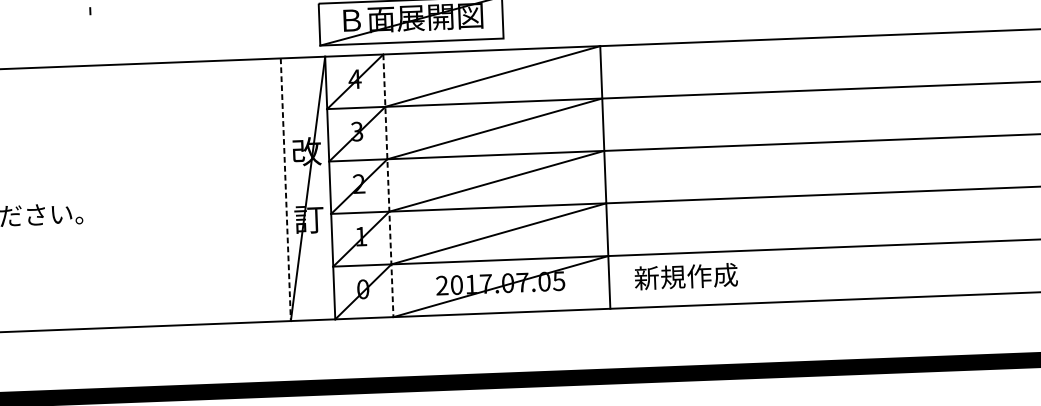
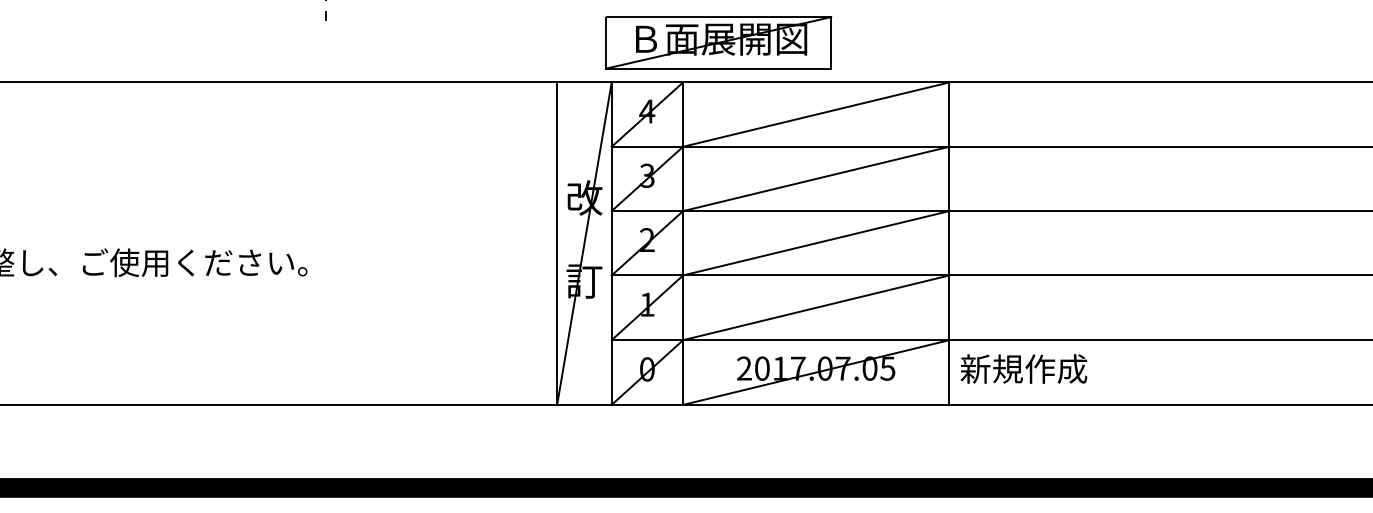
line: (388, 186) -> (683, 244), dashed -> solid
line: (286, 190) -> (557, 244), dashed -> solid
text: (685, 276) -> (1023, 368), moved

